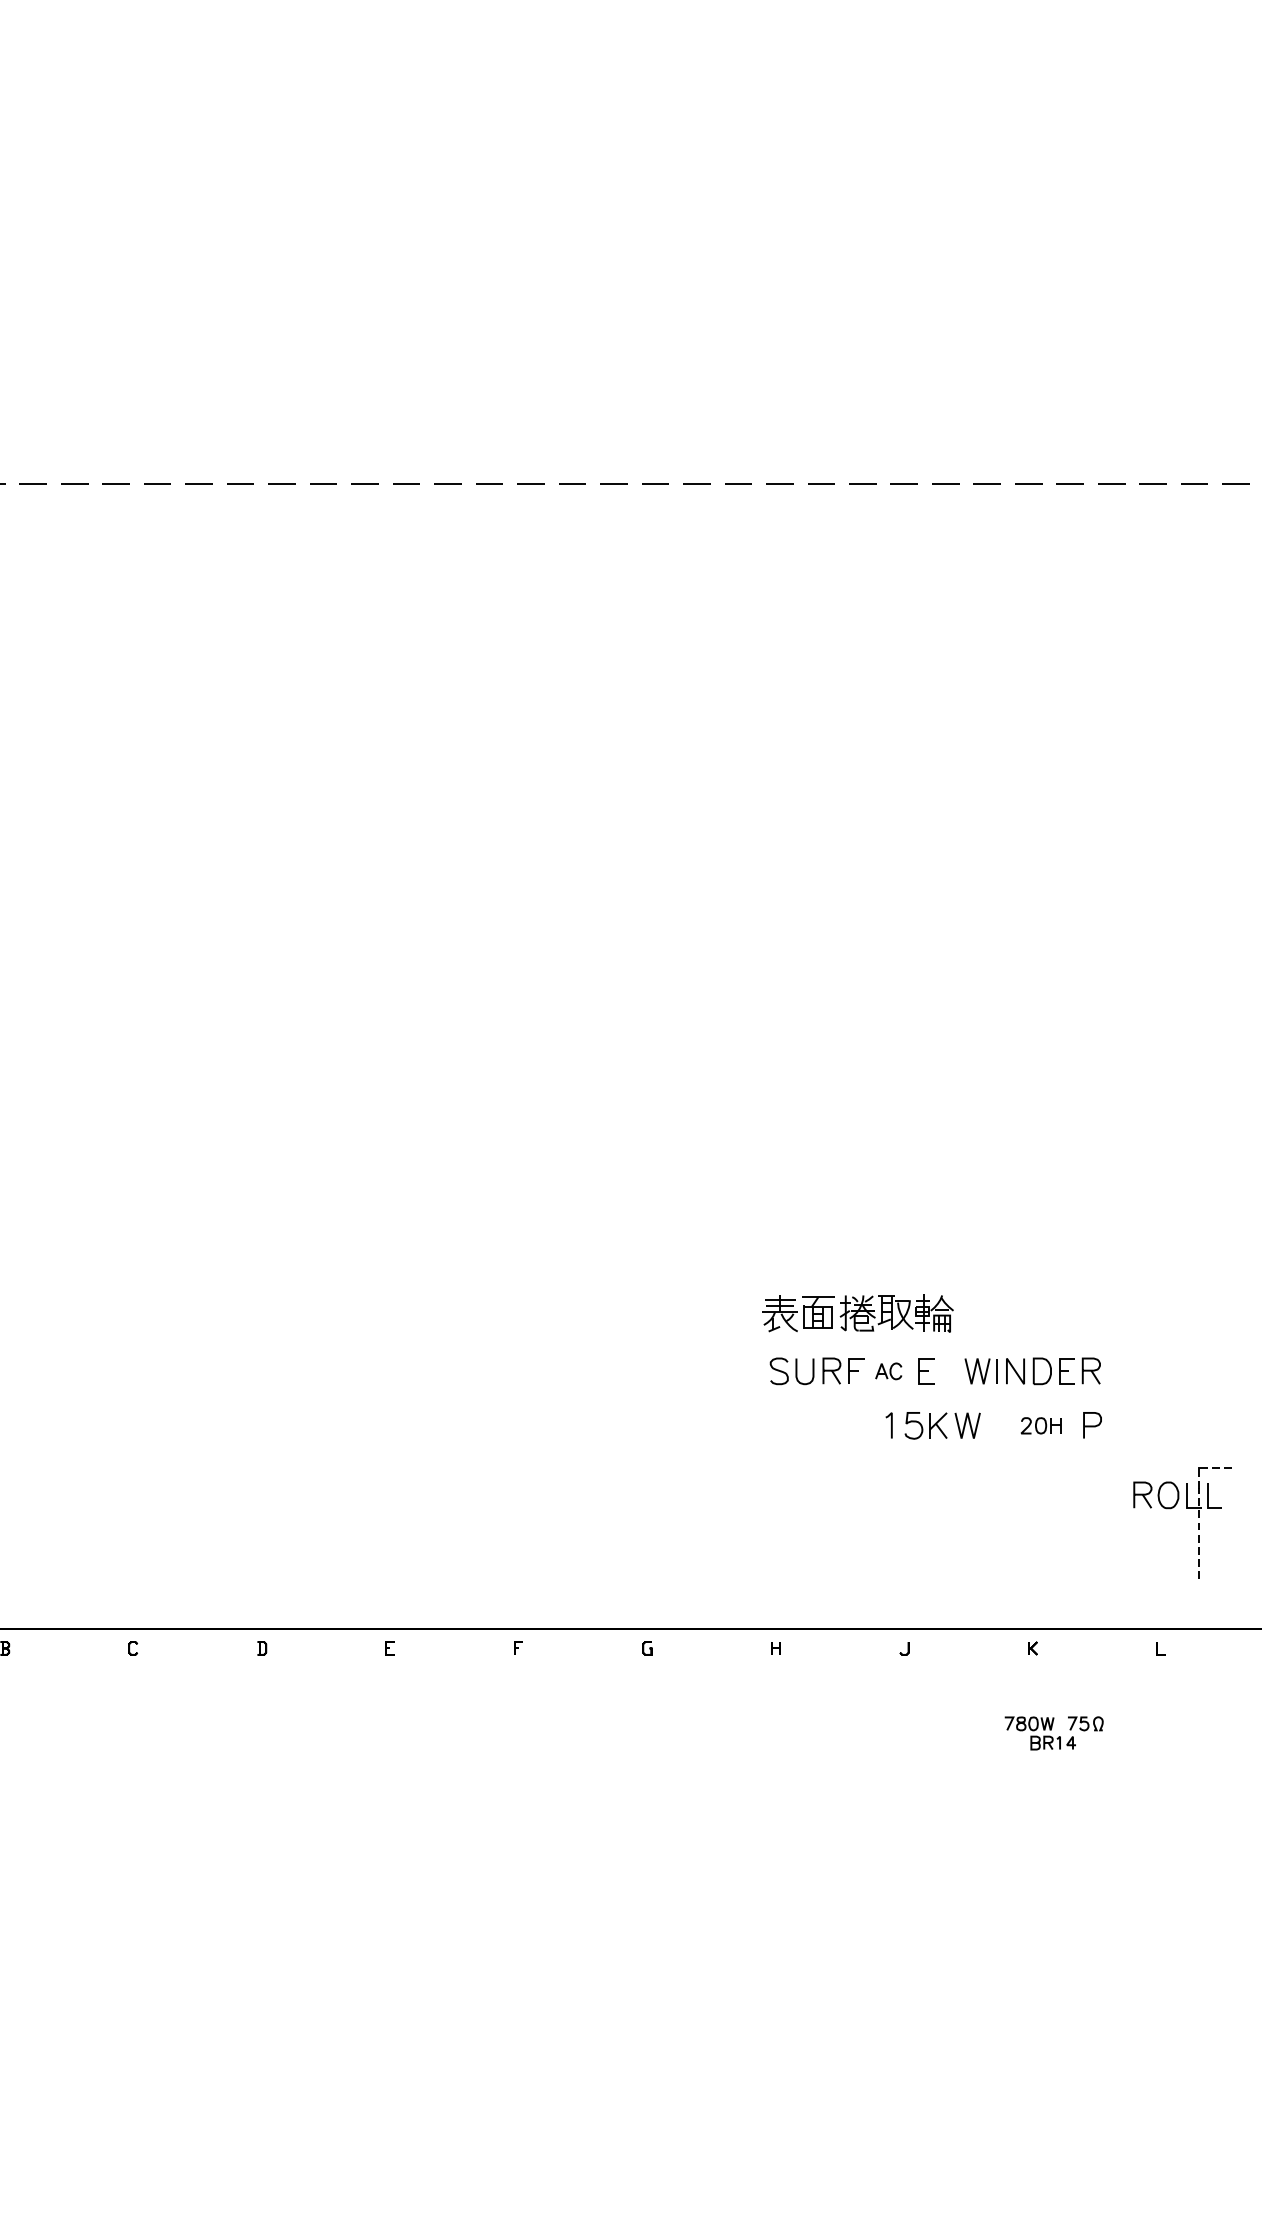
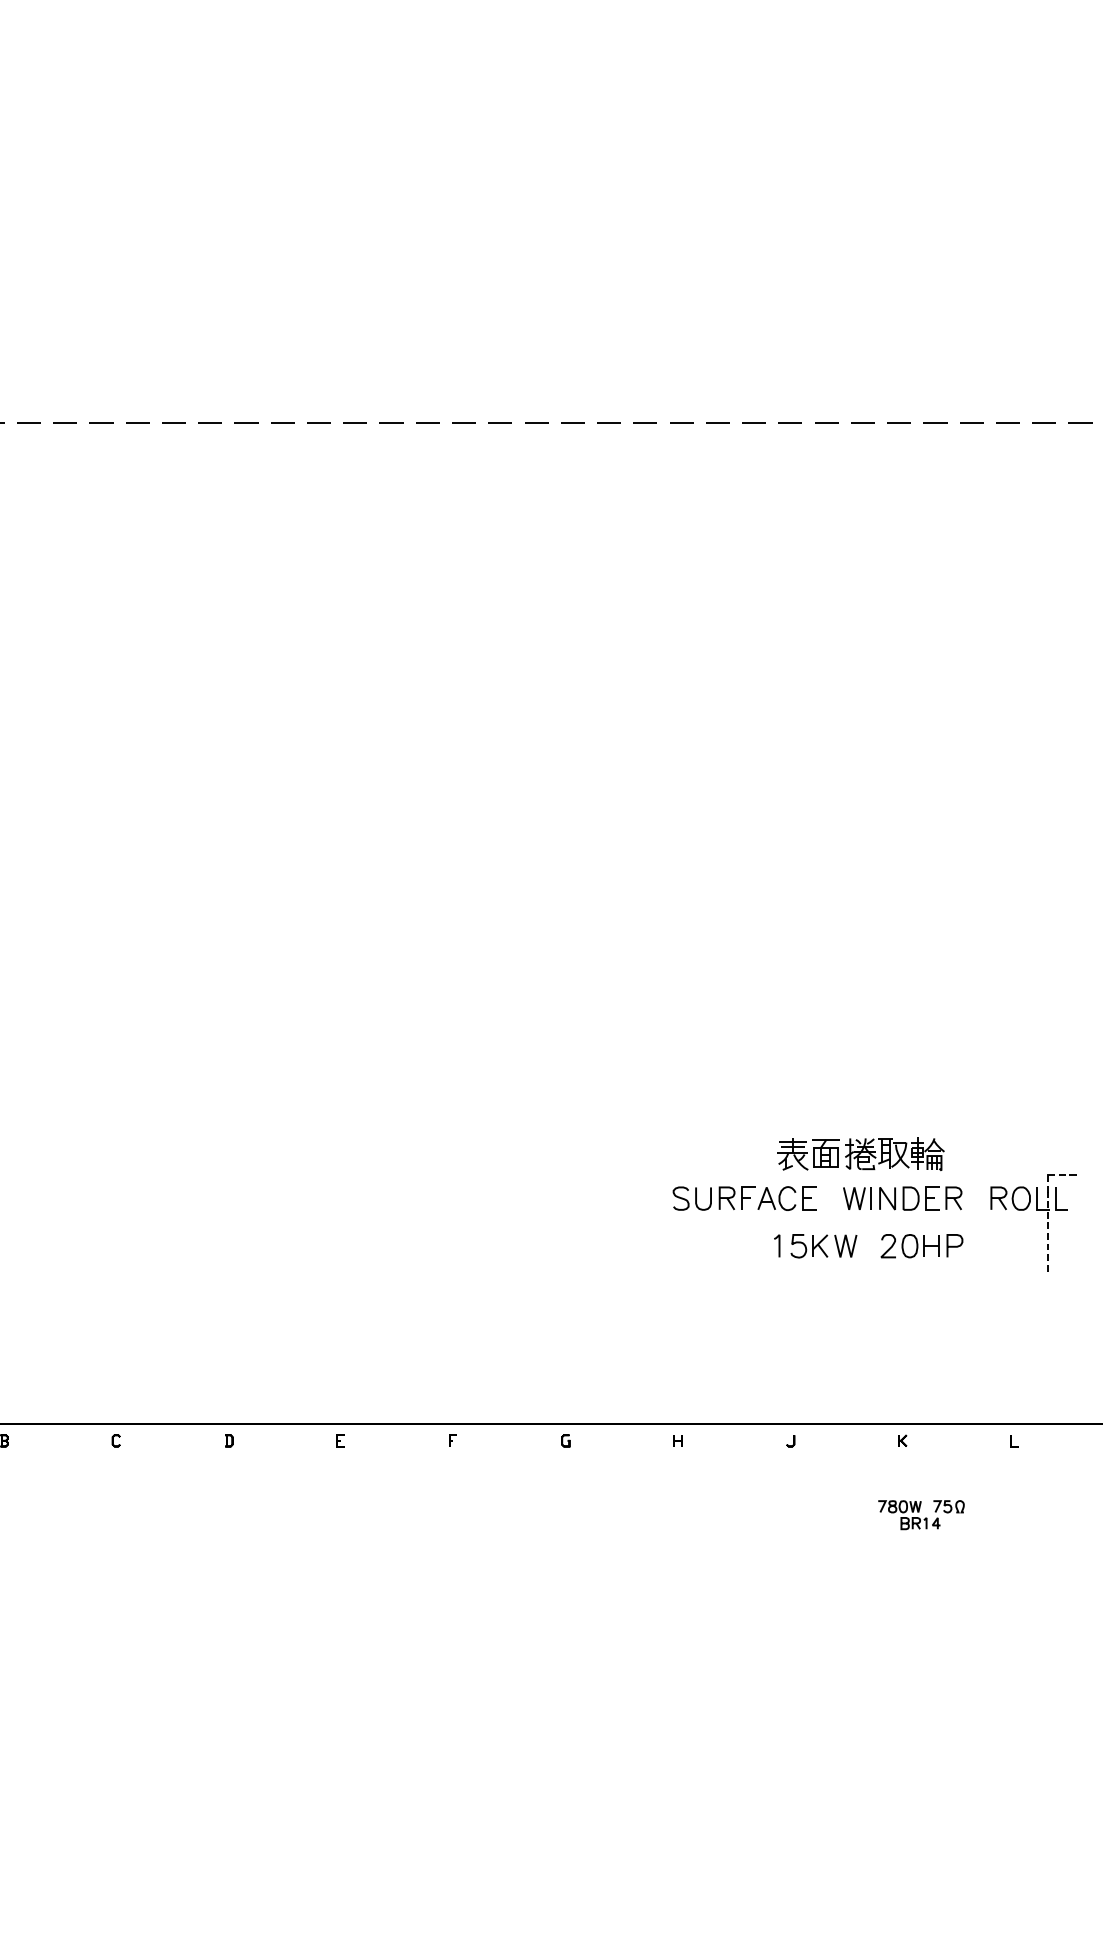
part: (857, 1313) -> (860, 1154), moved
part: (888, 1371) -> (776, 1198), size x1.67
part: (1040, 1425) -> (909, 1245), size x1.67
part: (1186, 1508) -> (1037, 1210), moved

